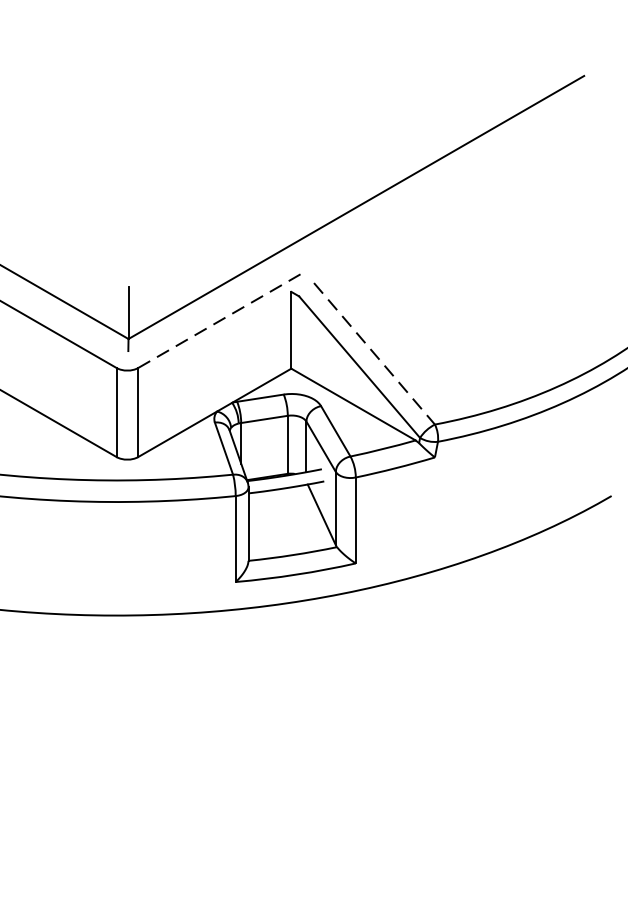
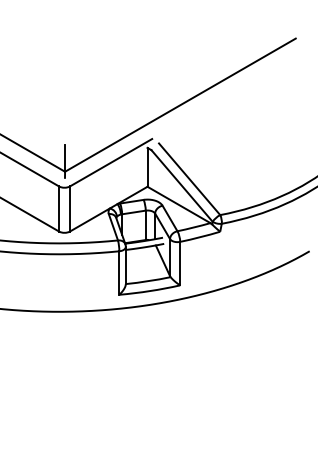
line: (220, 320) -> (111, 162), dashed -> solid
line: (374, 354) -> (189, 179), dashed -> solid

